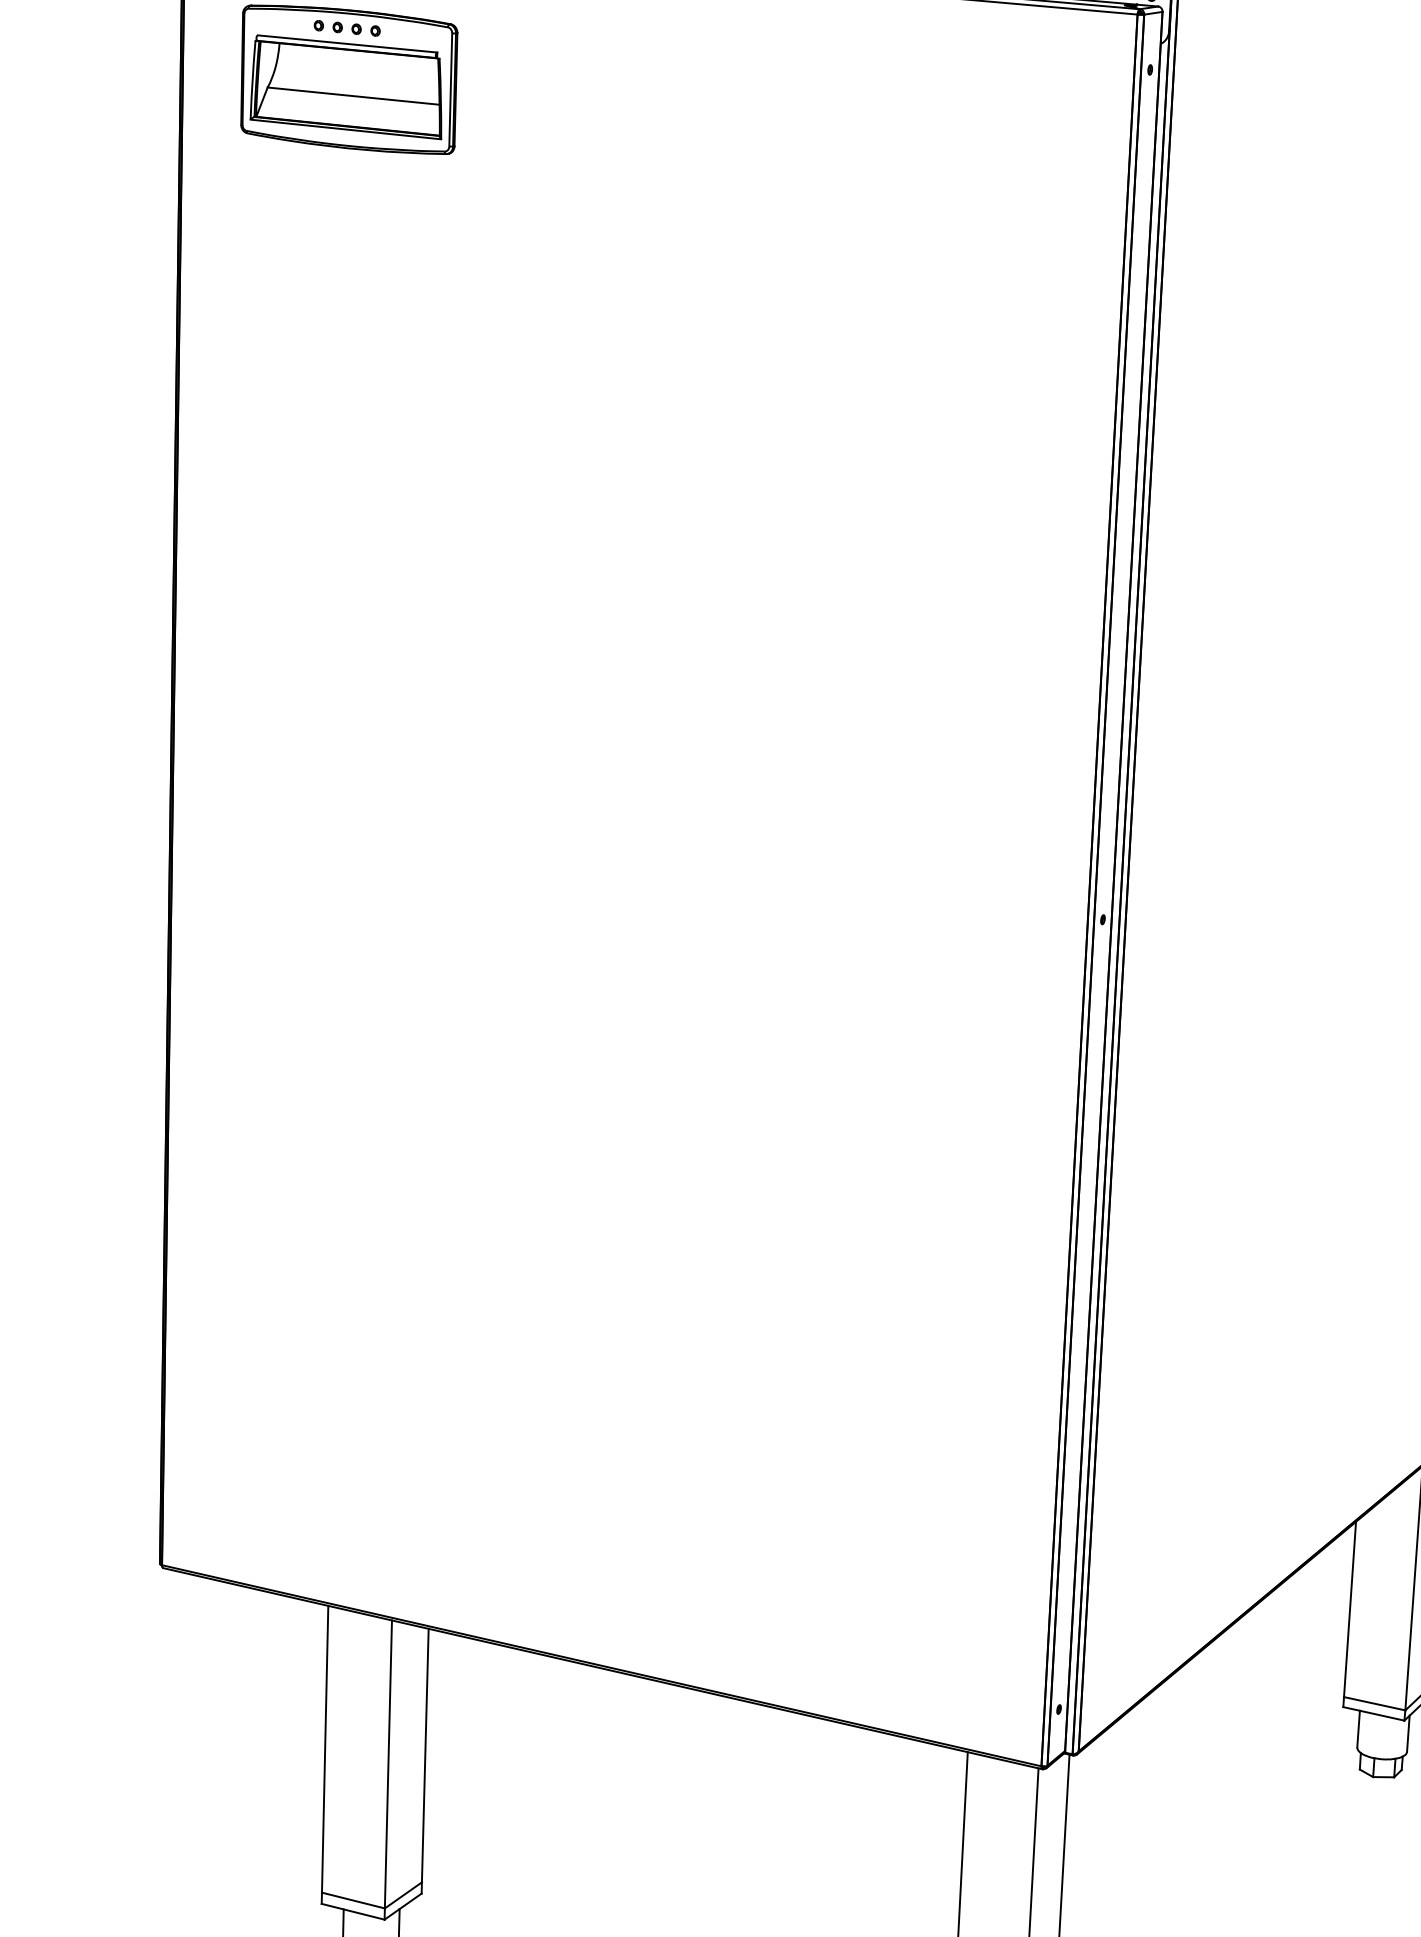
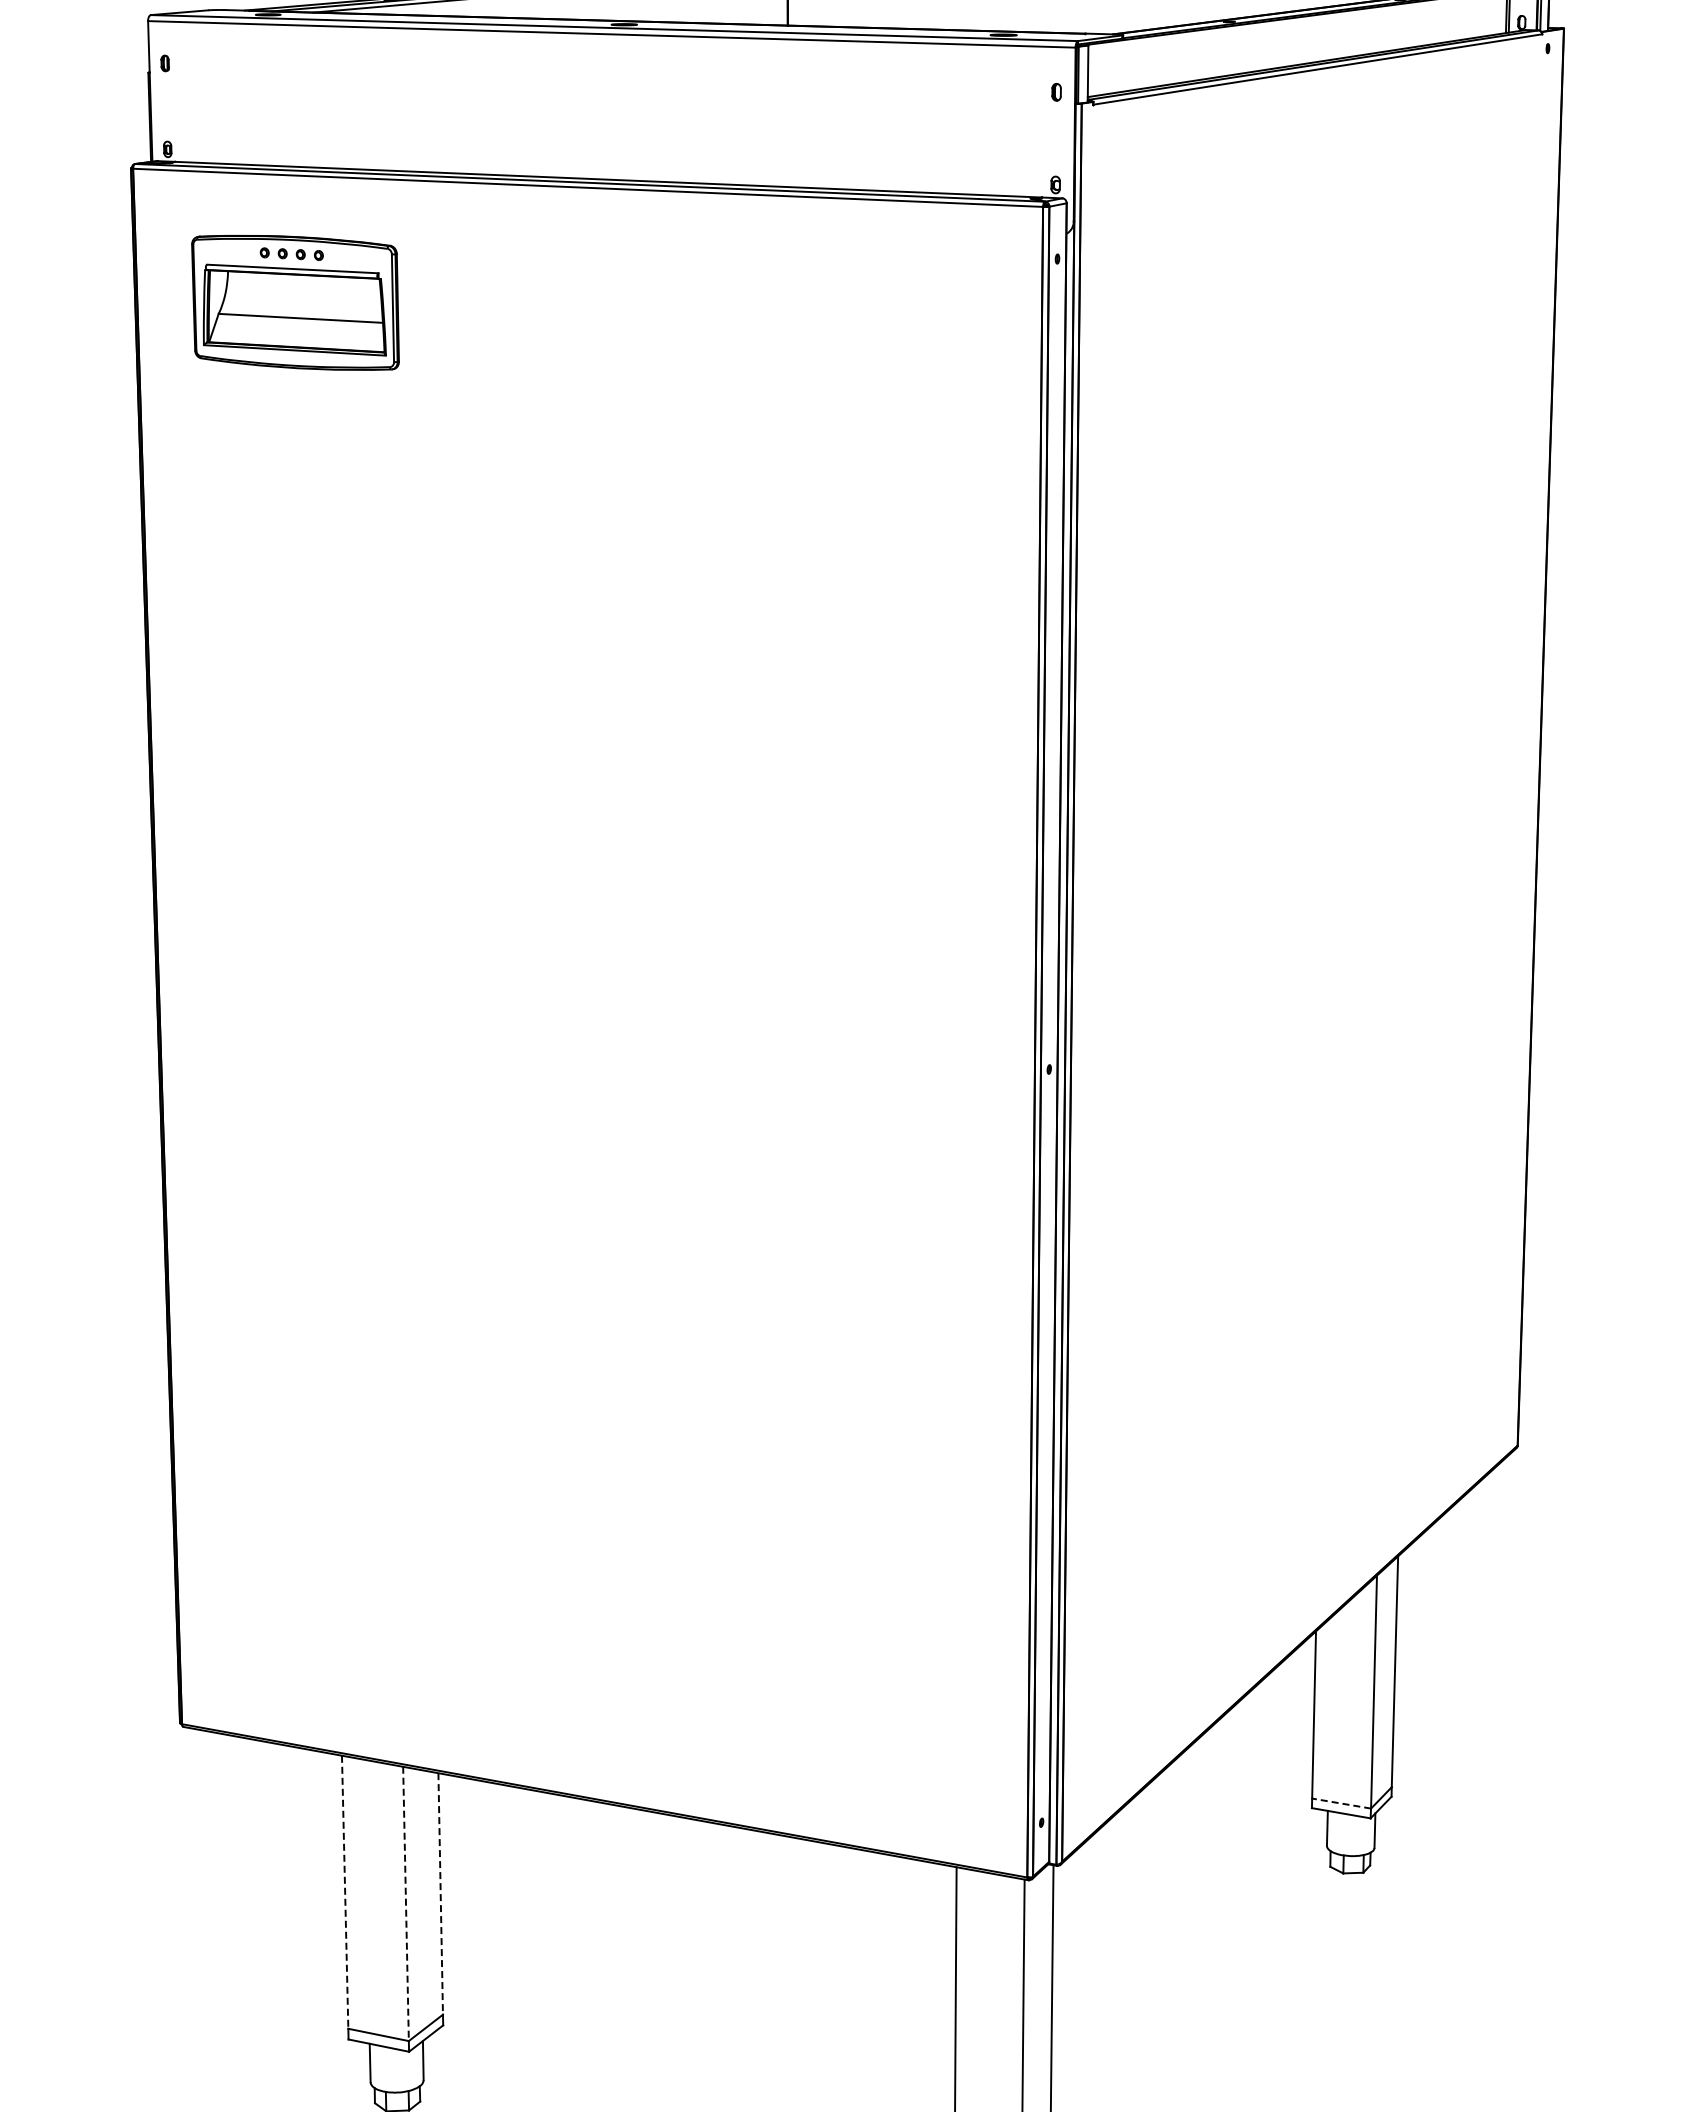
line: (1374, 1703) -> (1341, 1803), solid -> dashed
line: (325, 1749) -> (345, 1892), solid -> dashed
line: (425, 1755) -> (440, 1893), solid -> dashed
line: (388, 1765) -> (406, 1904), solid -> dashed

